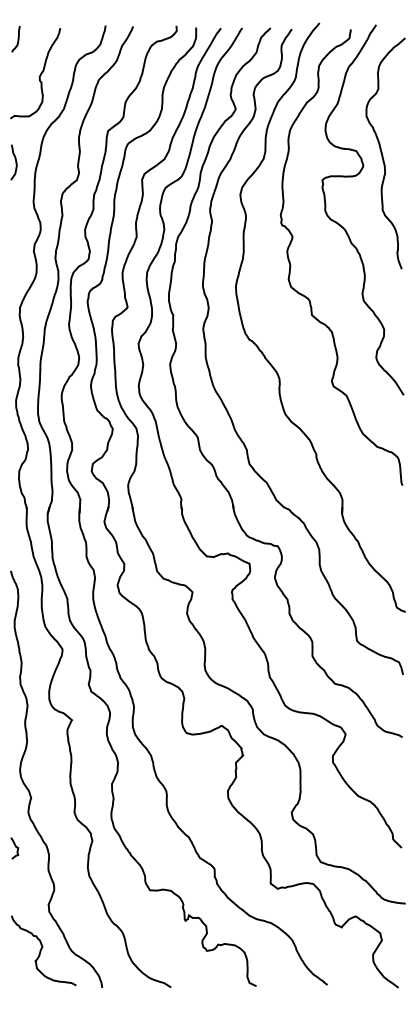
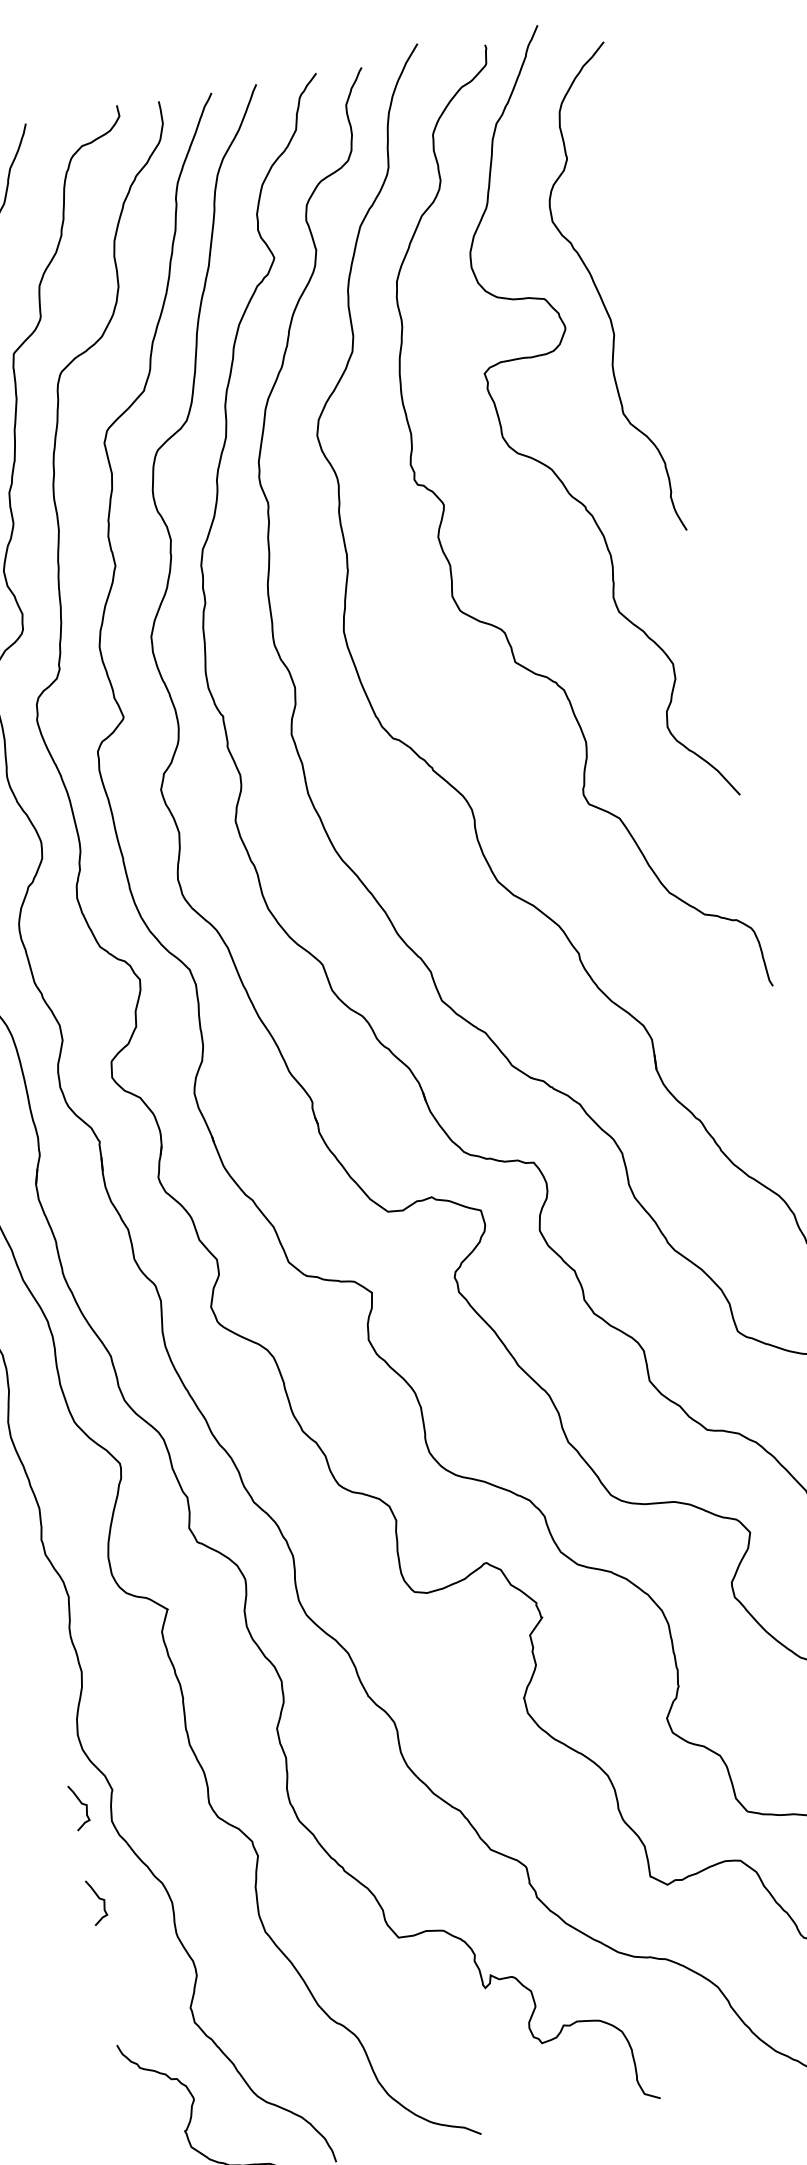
curve: (15, 802) -> (80, 1805), added

